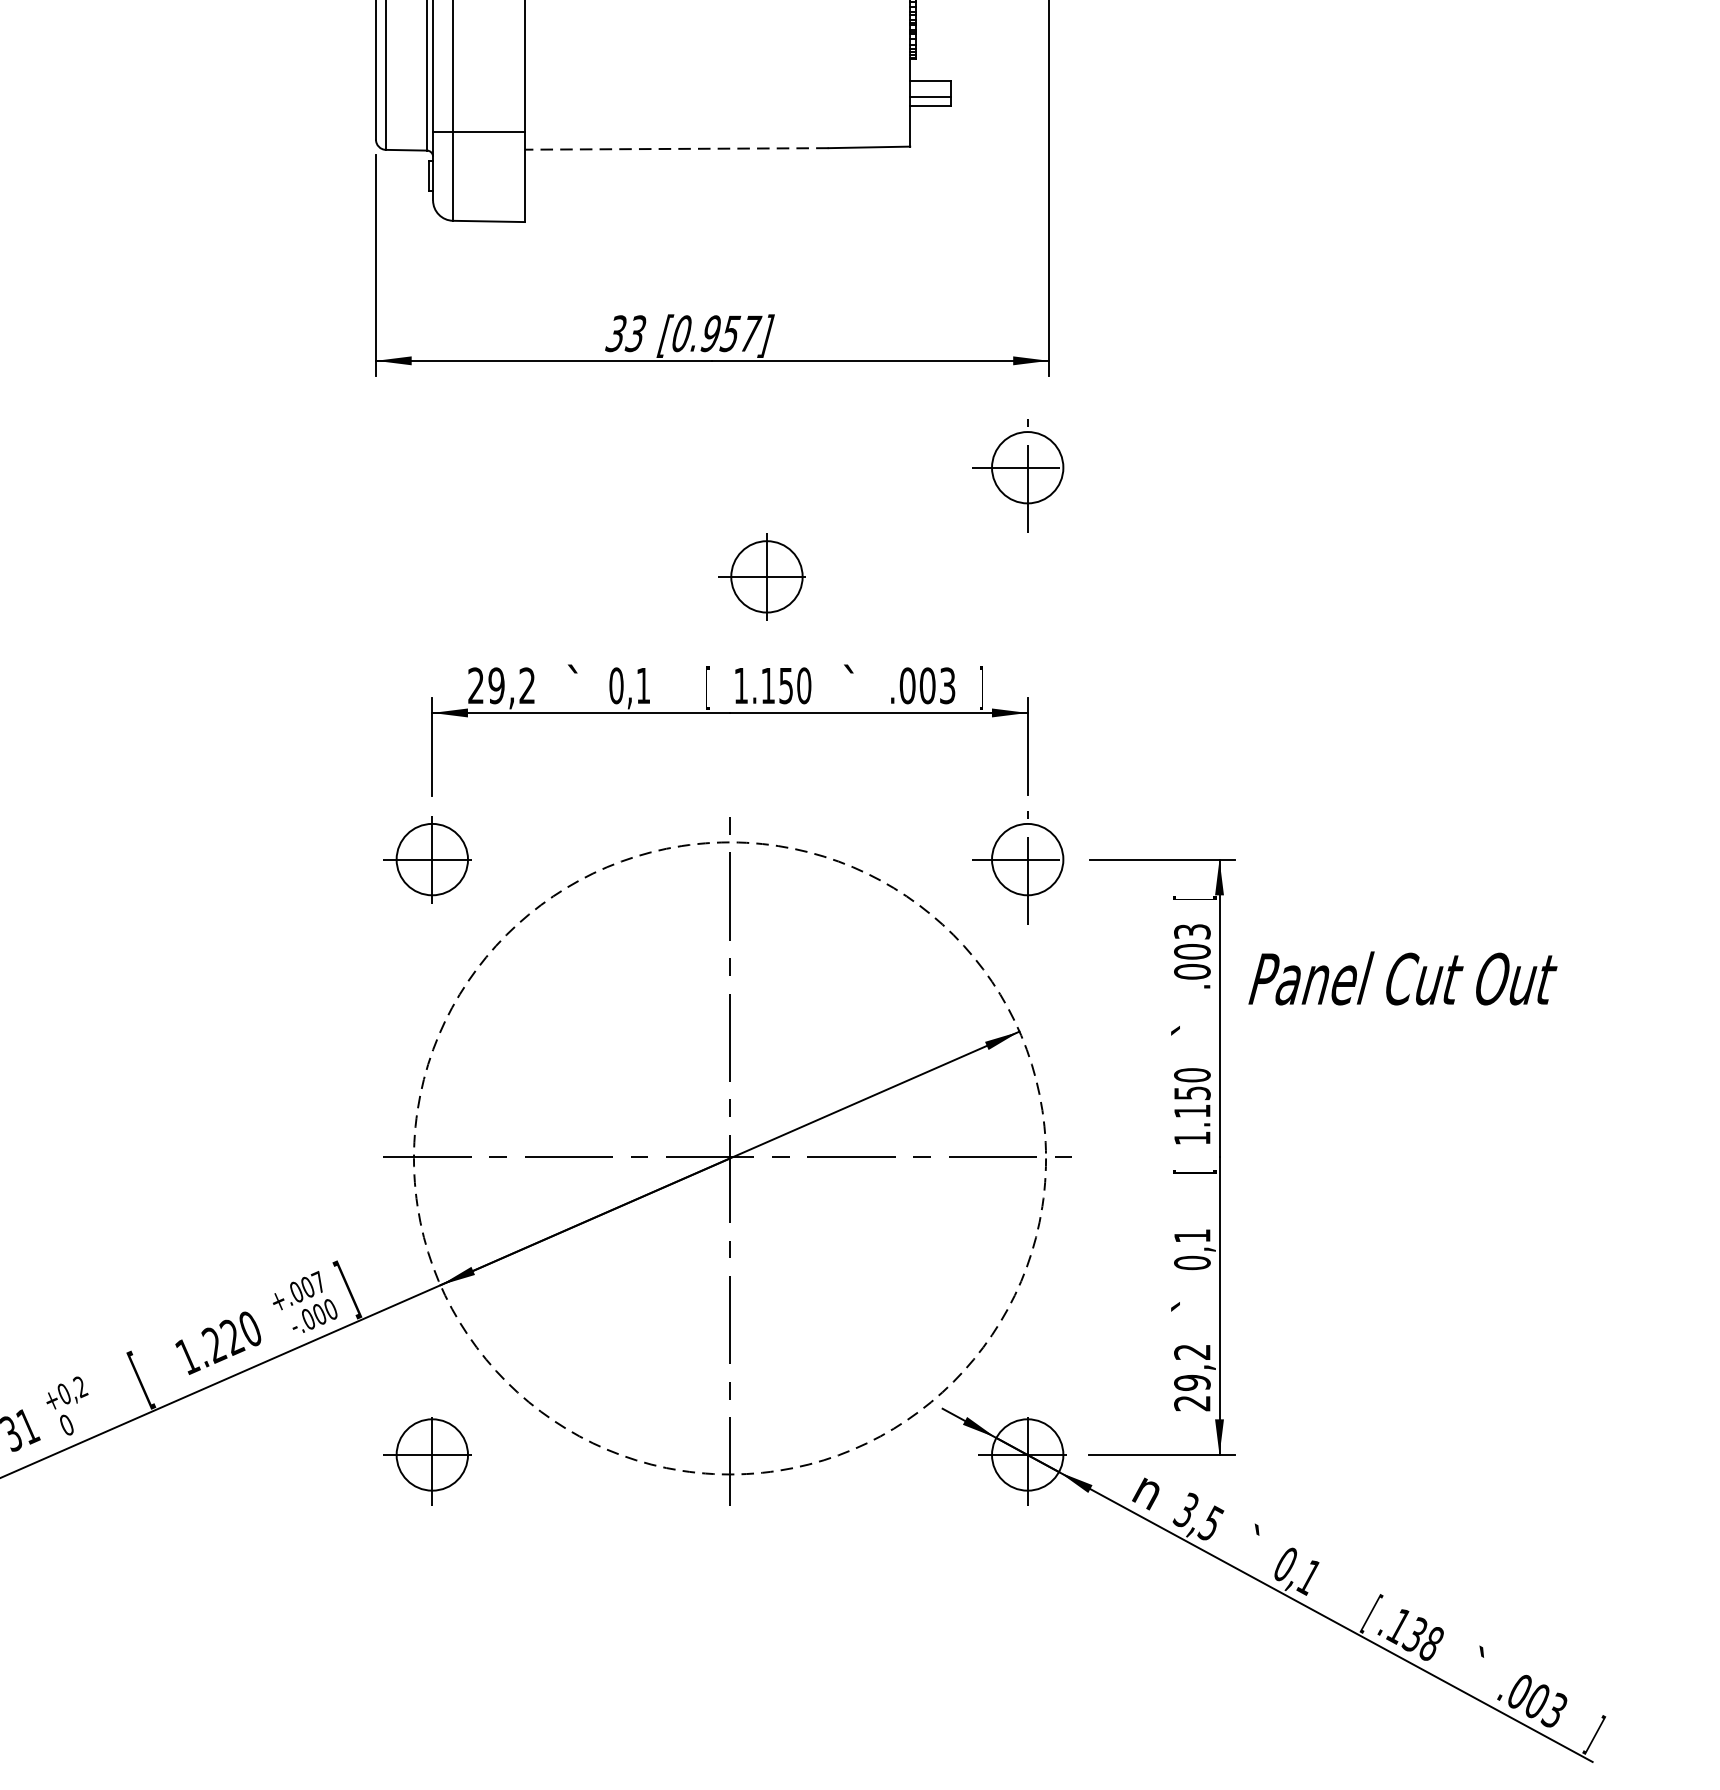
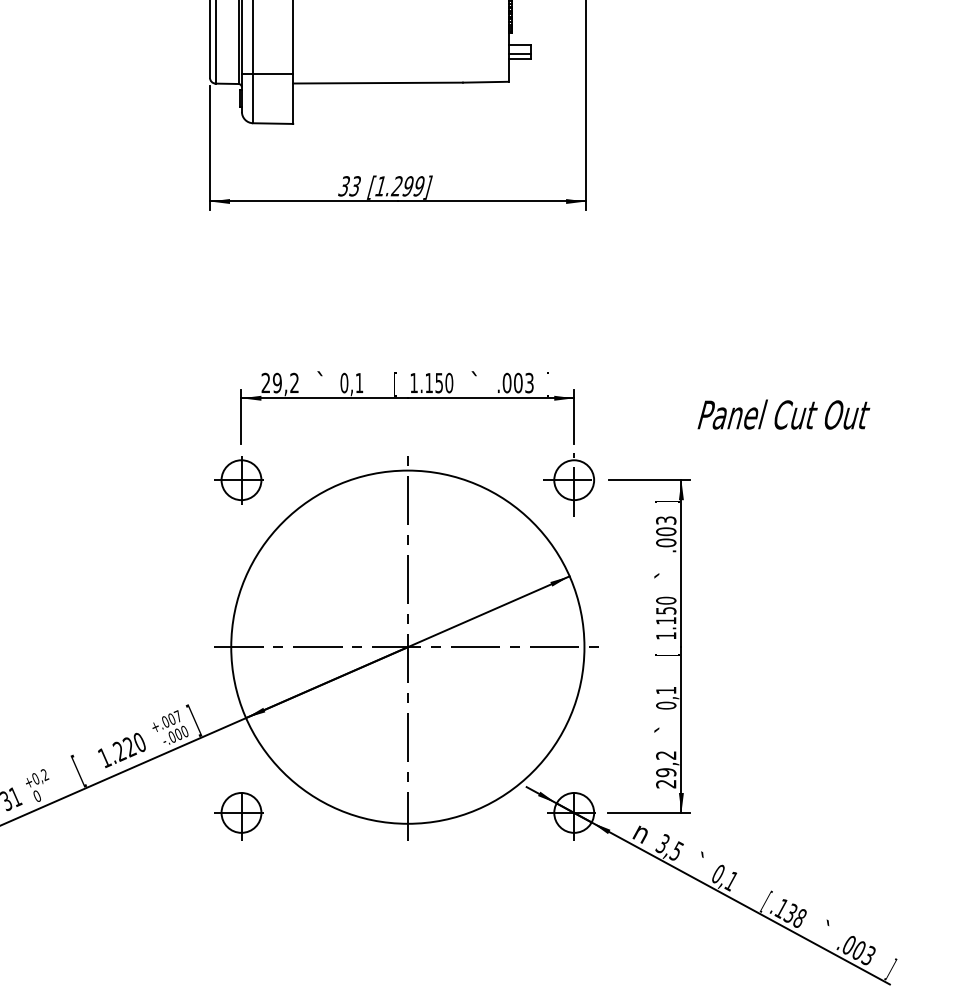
line: (677, 149) -> (378, 83), dashed -> solid
text: (716, 333) -> (400, 186), [0.957] -> [1.299]
part: (1017, 475) -> (568, 265), removed
part: (761, 577) -> (425, 322), removed
text: (1194, 897) -> (667, 501), [ -> ]
text: (1402, 978) -> (783, 414), moved
circle: (729, 1157) -> (407, 646), dashed -> solid

